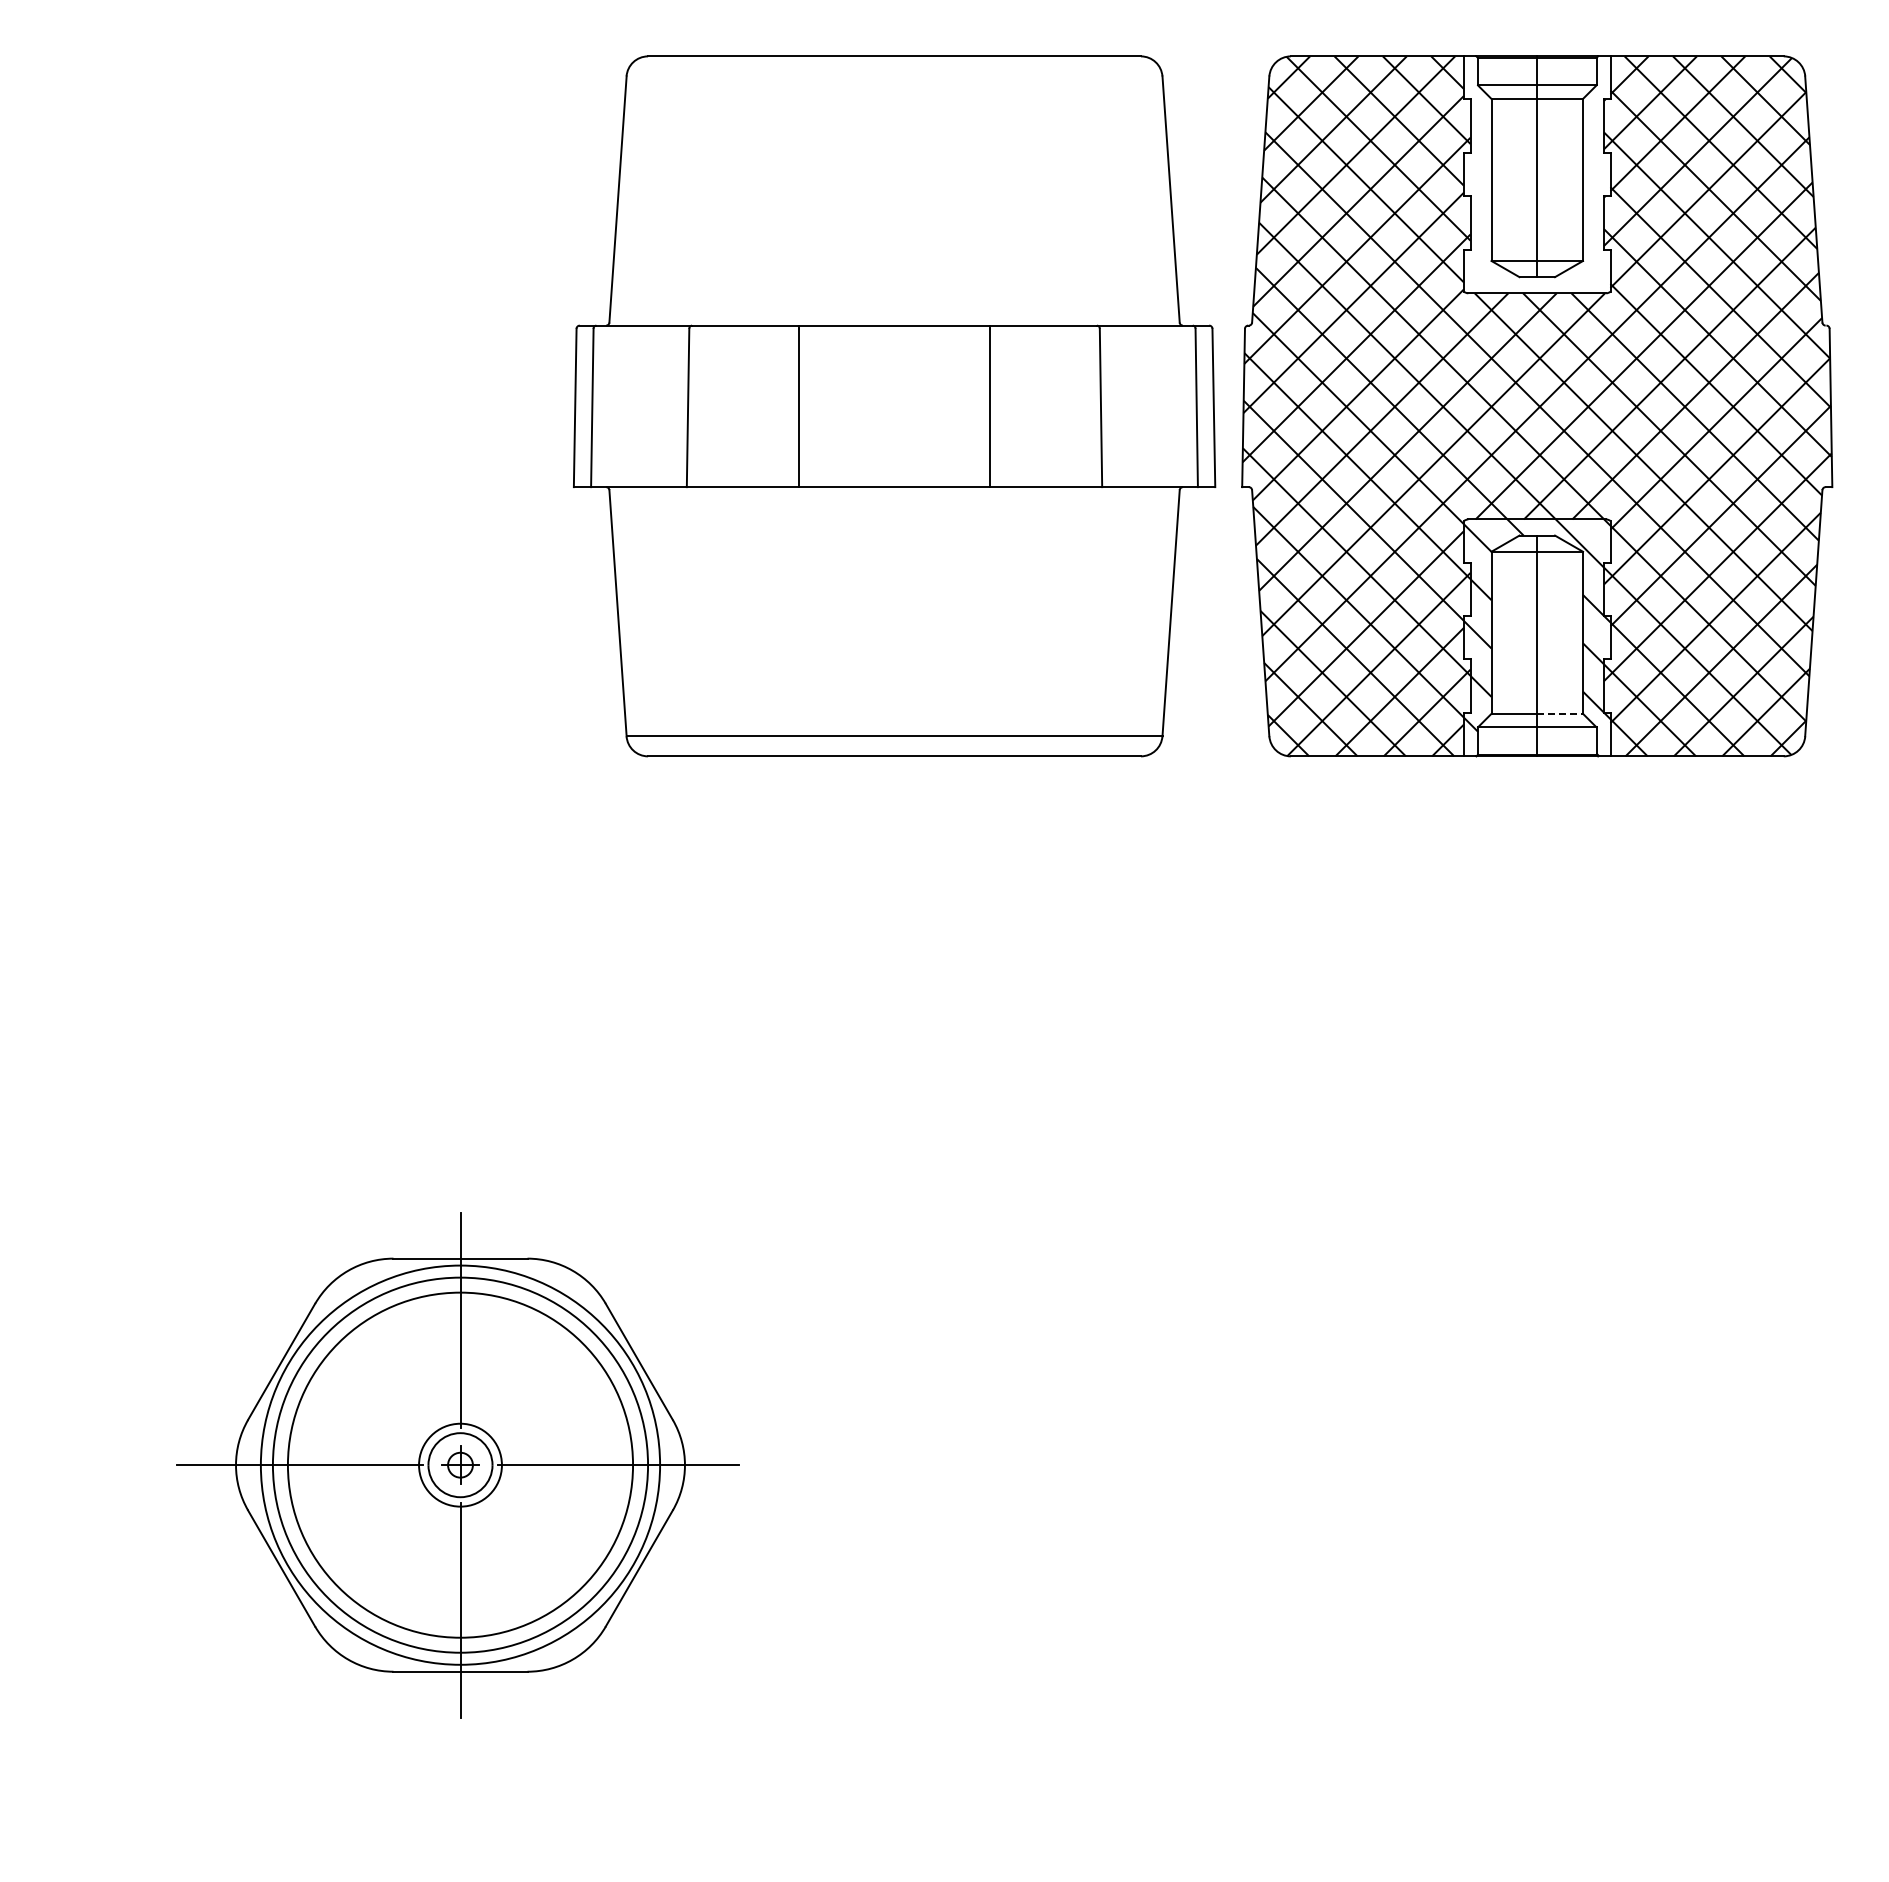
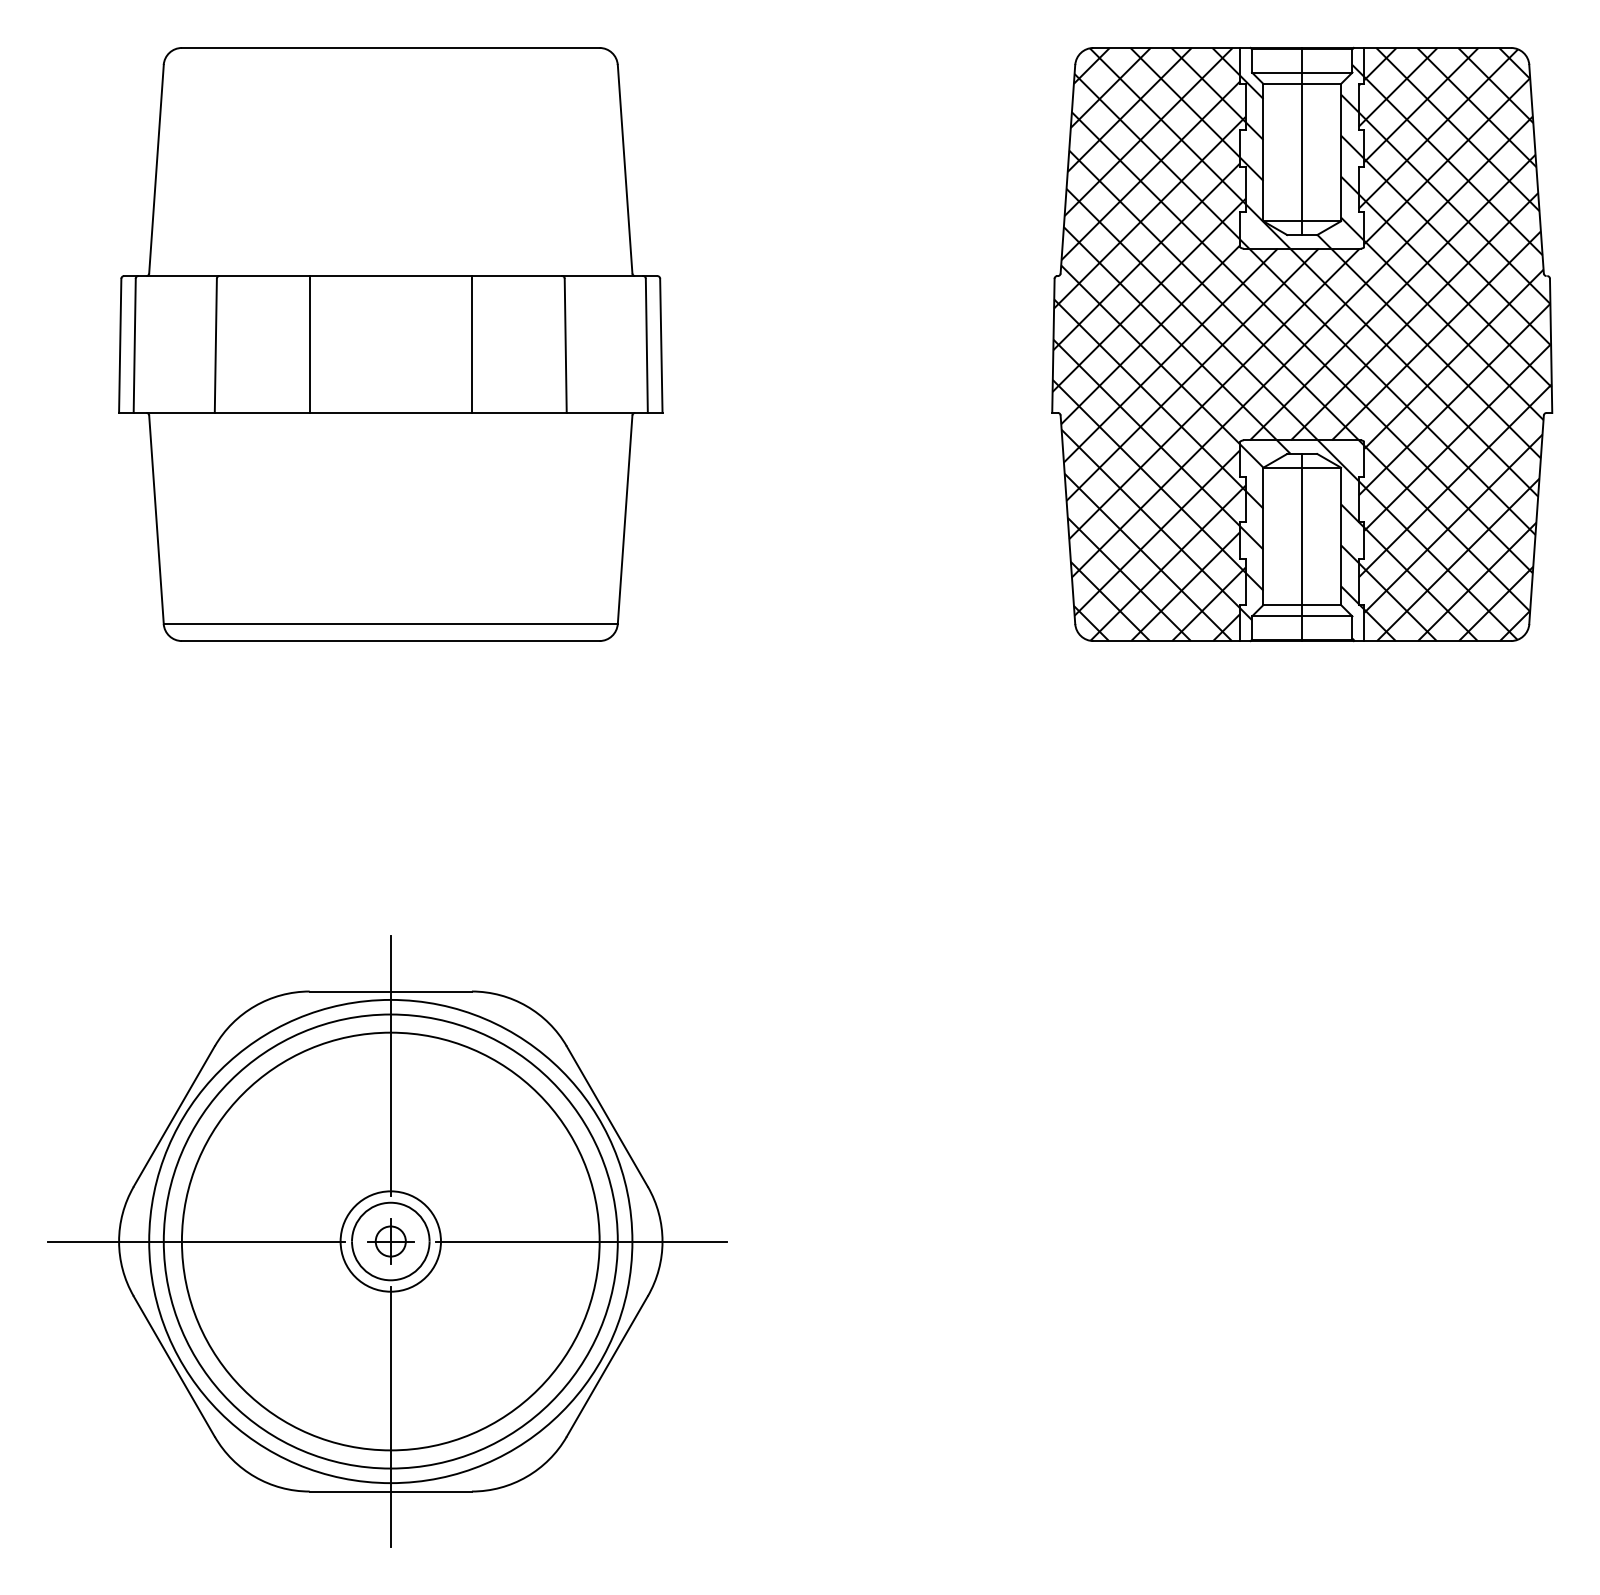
hatch: (1537, 184) -> (1302, 156), added
part: (894, 406) -> (390, 344), moved
line: (1560, 713) -> (1321, 604), dashed -> solid
part: (457, 1465) -> (387, 1241), size x1.43

